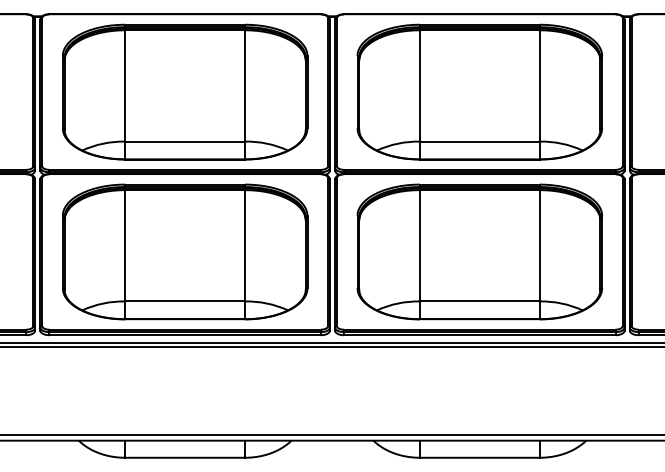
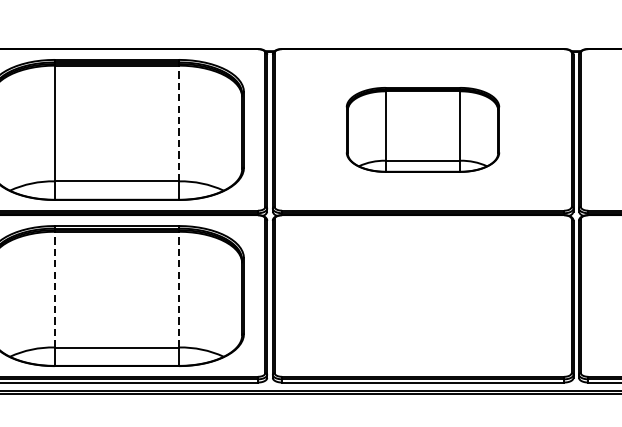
line: (244, 84) -> (178, 122), solid -> dashed
part: (479, 91) -> (422, 129), size x0.6
line: (125, 244) -> (54, 288), solid -> dashed
line: (244, 244) -> (178, 288), solid -> dashed
part: (479, 251) -> (422, 295), removed

